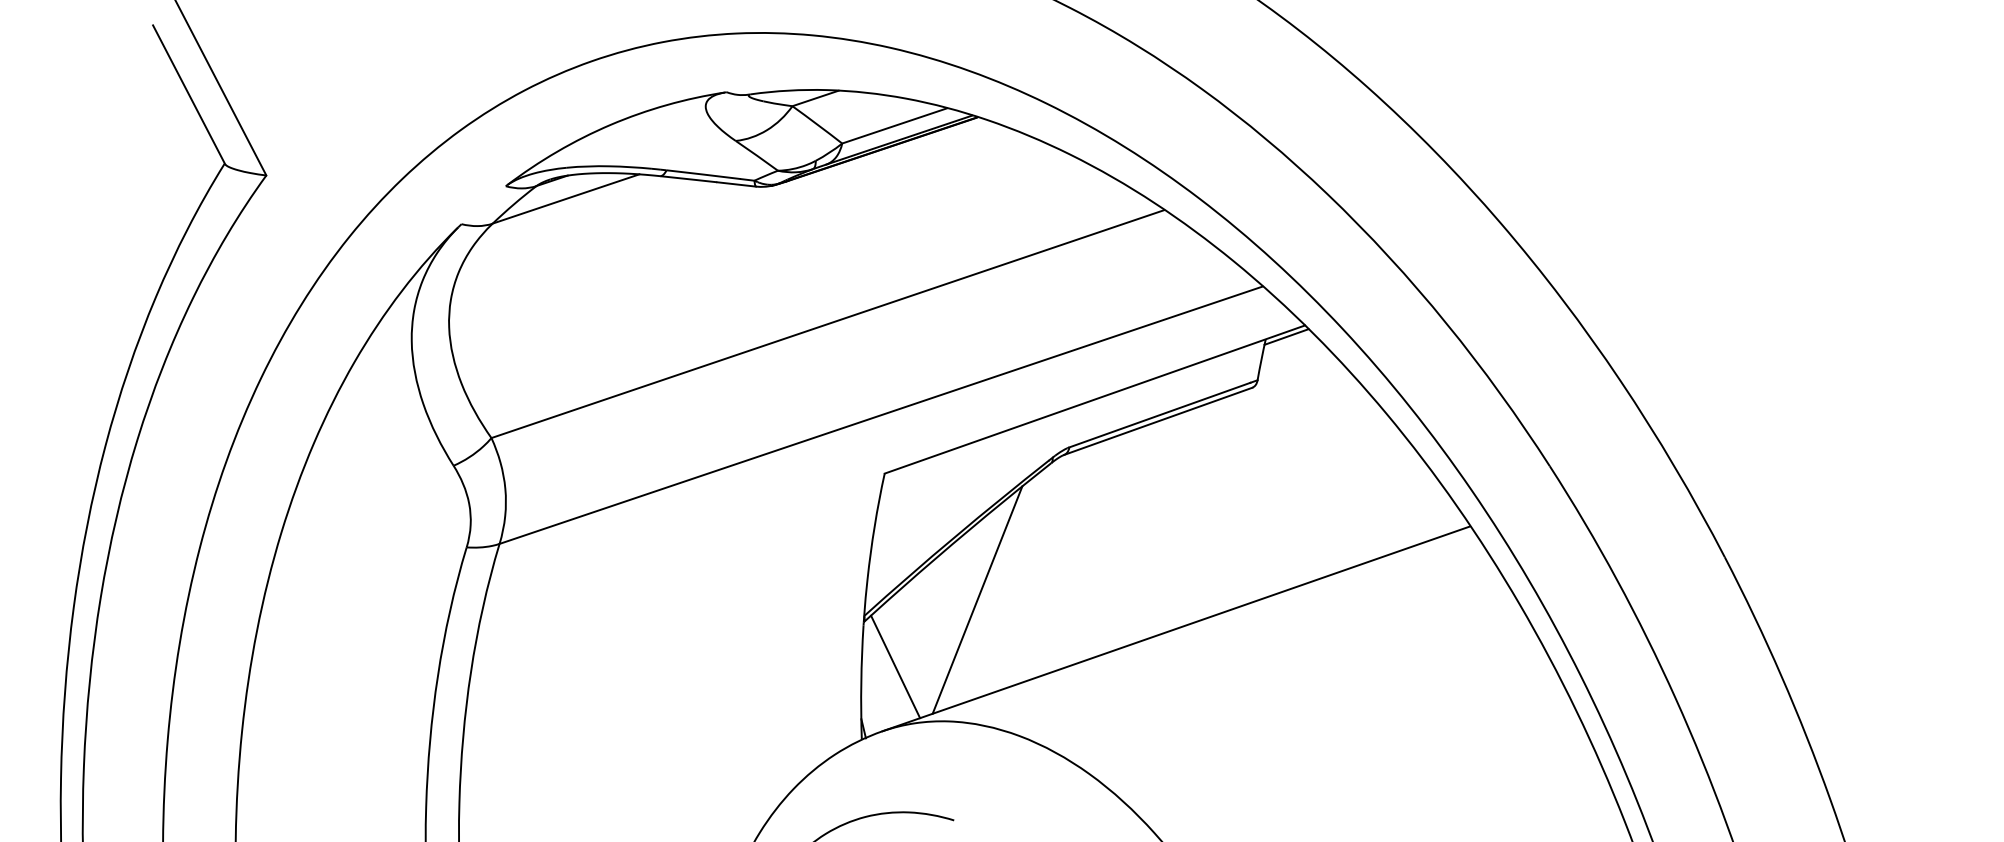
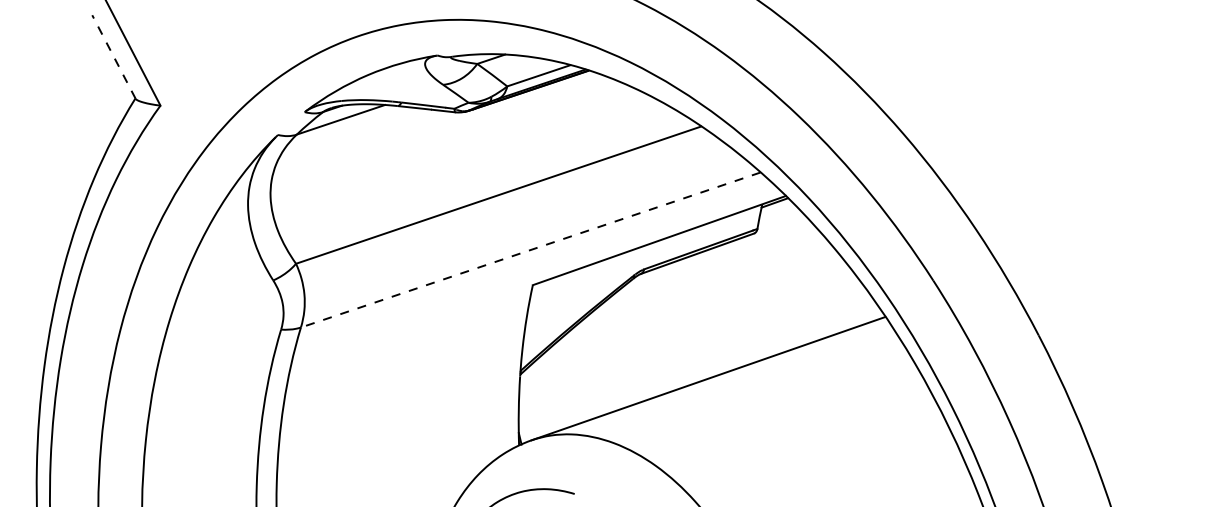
line: (188, 93) -> (113, 56), solid -> dashed
line: (880, 416) -> (530, 250), solid -> dashed
line: (977, 598) -> (588, 360), removed
line: (895, 666) -> (539, 401), removed

